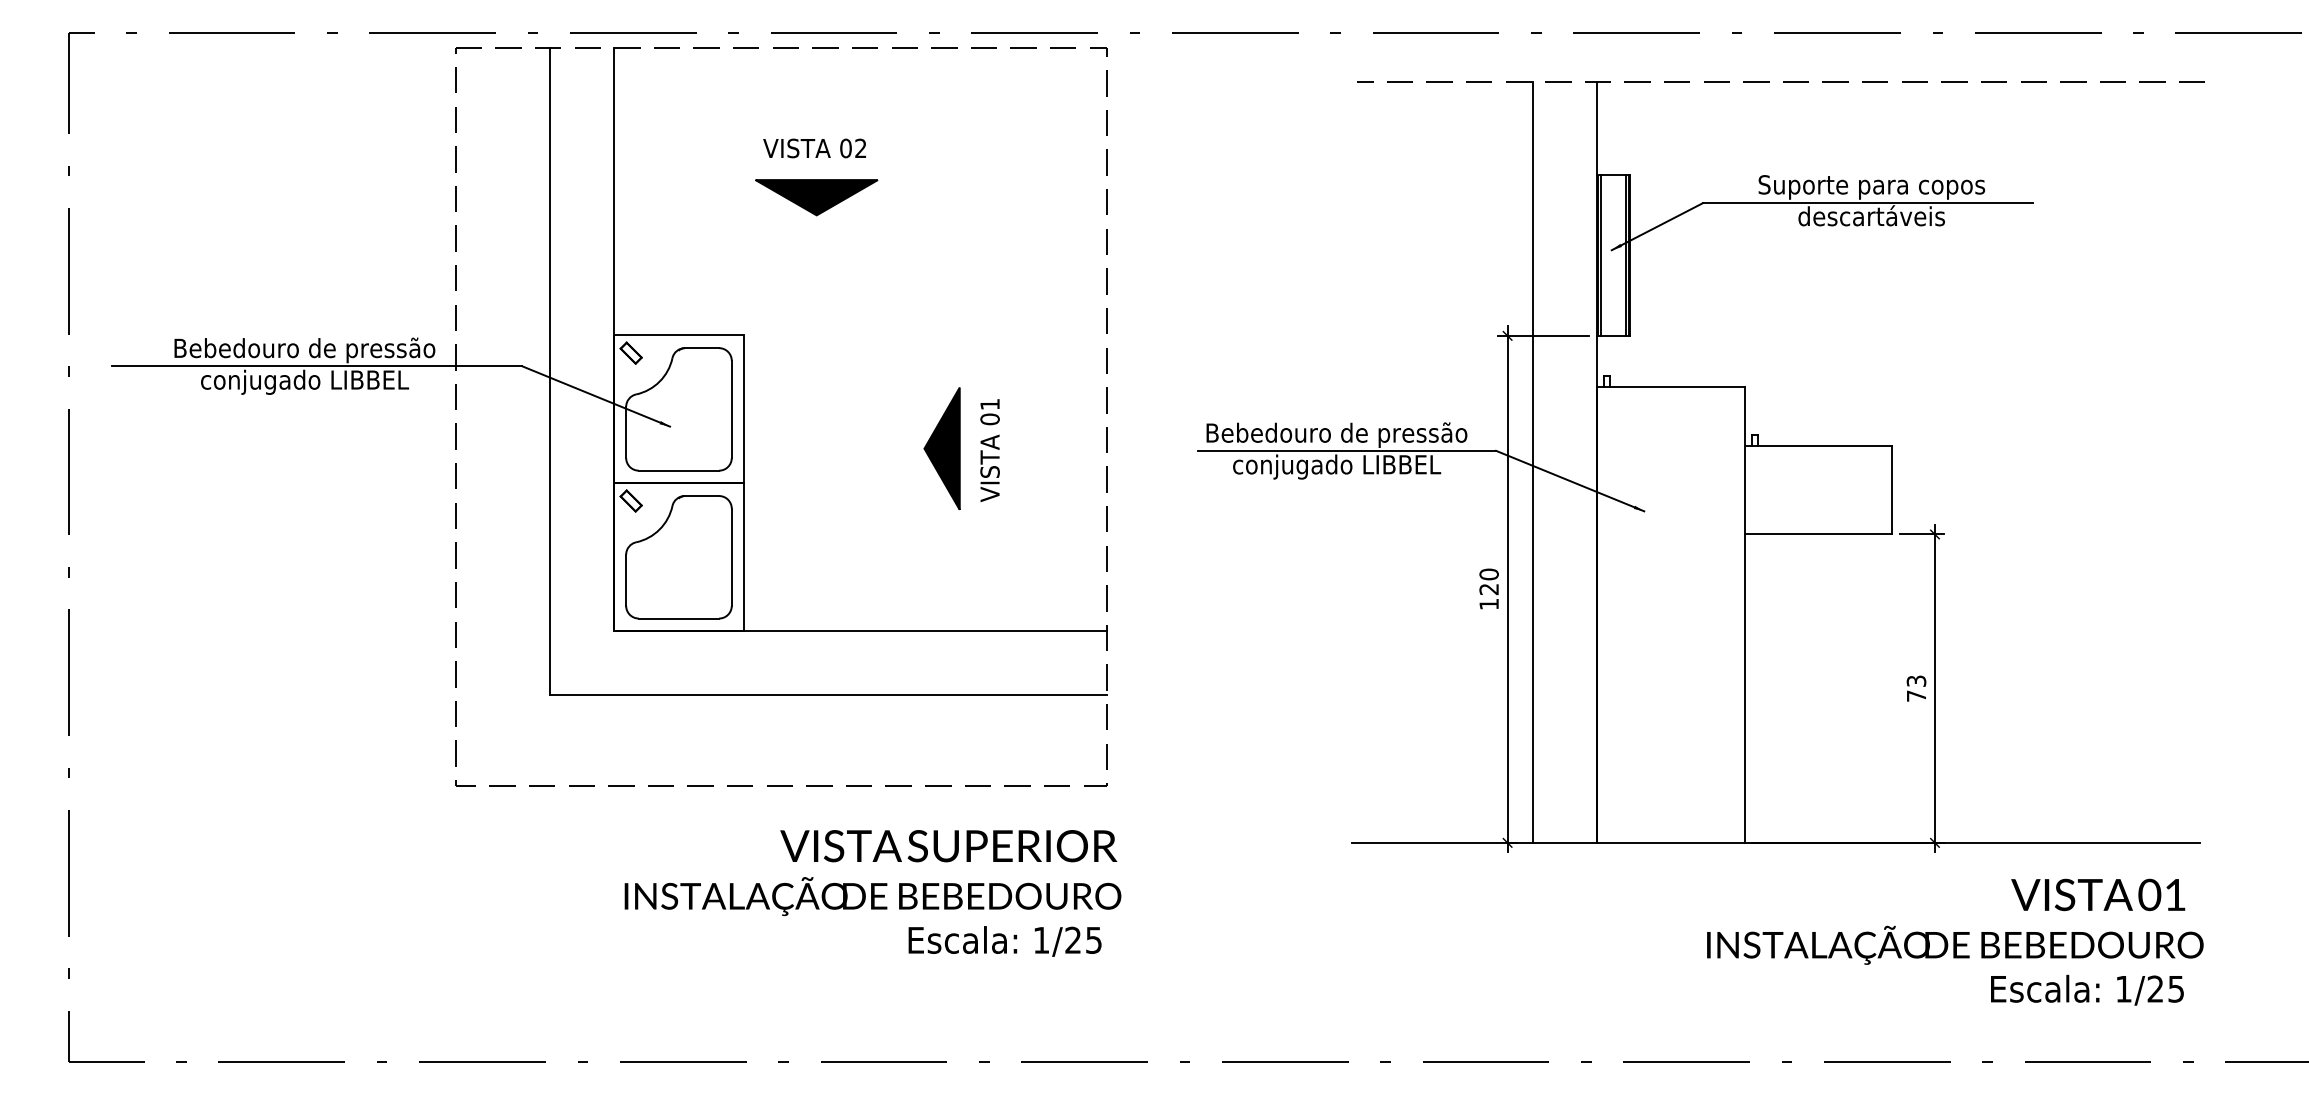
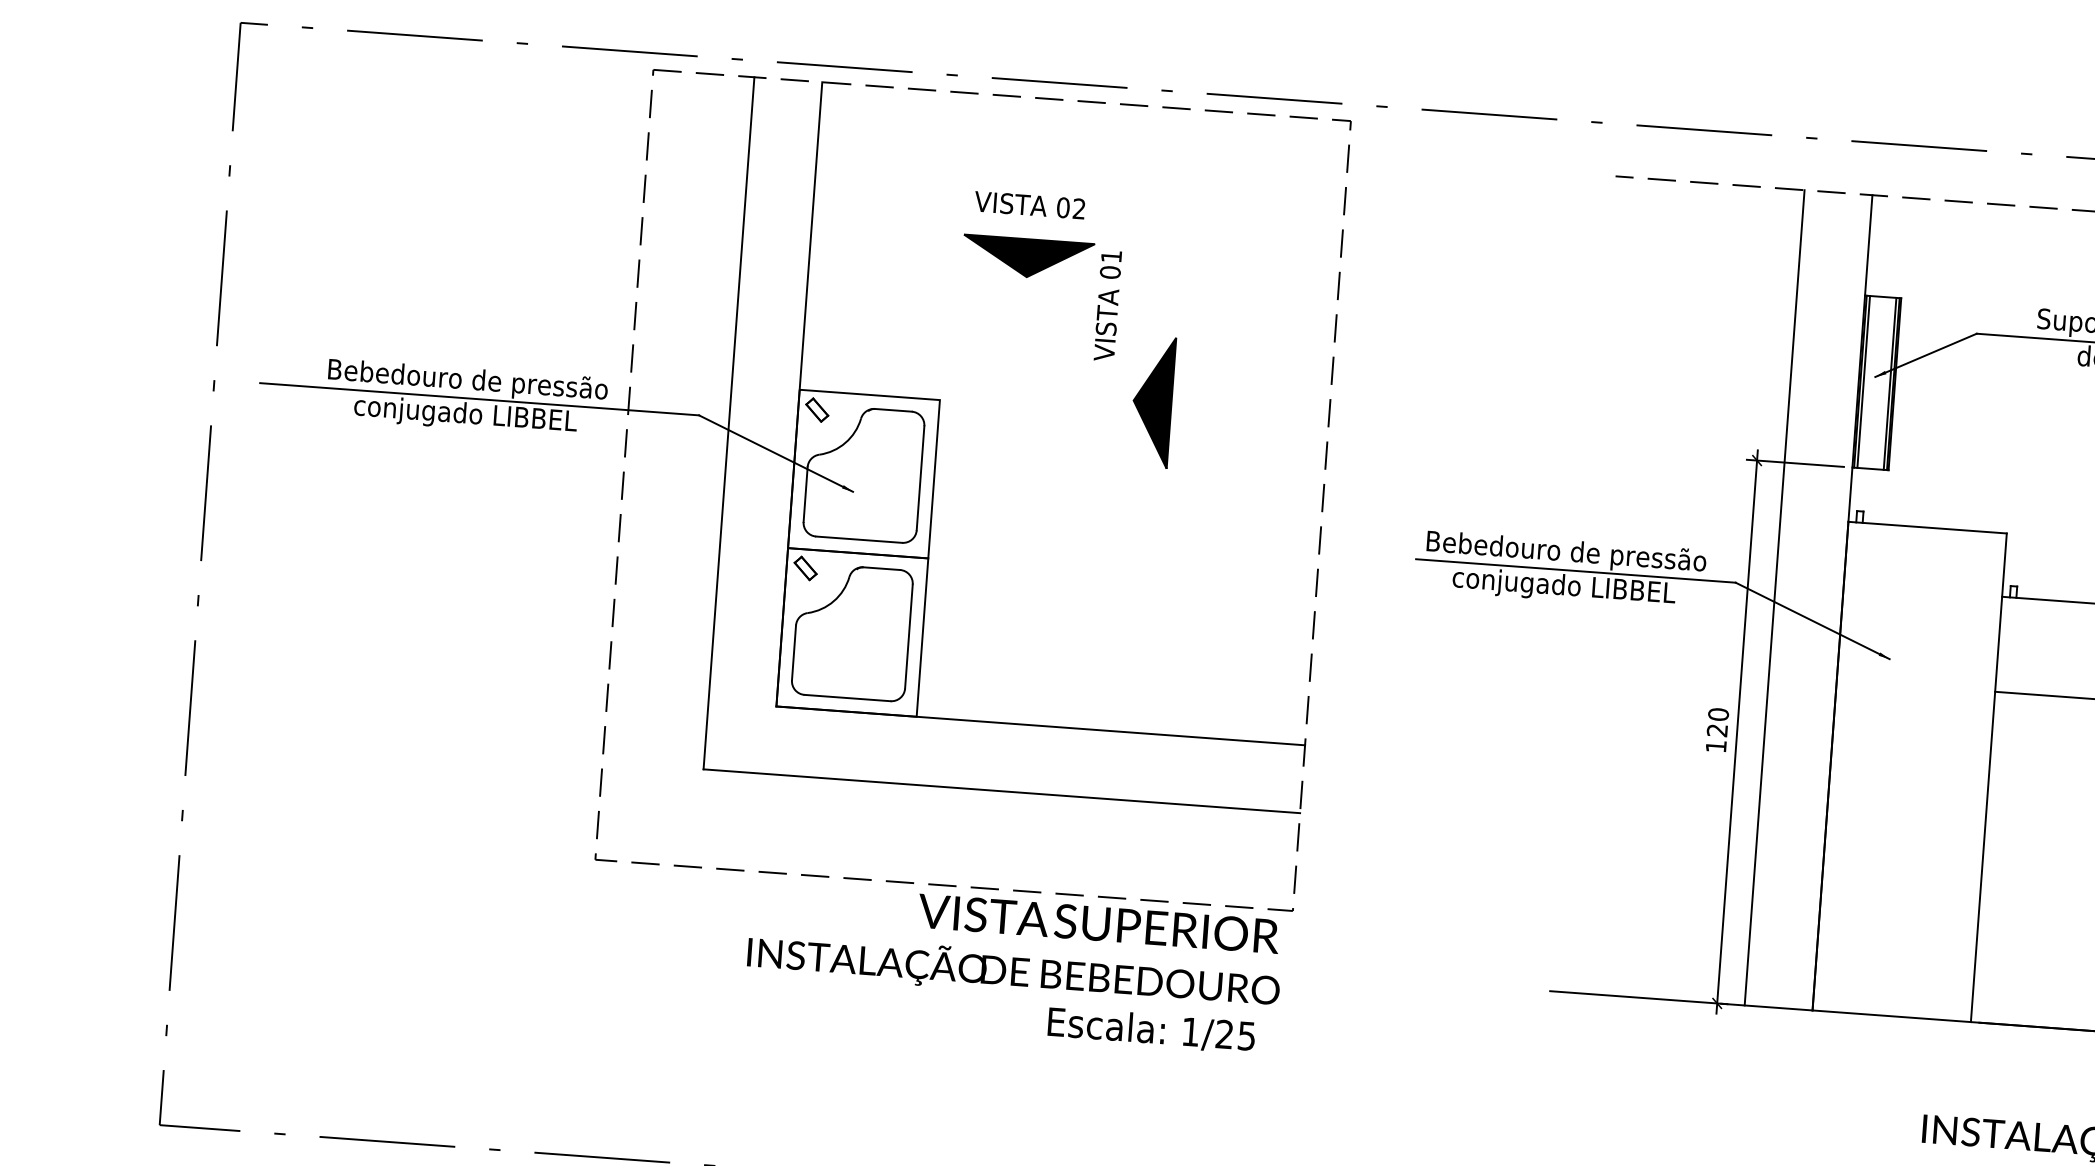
part: (941, 448) -> (1151, 401), moved
text: (989, 450) -> (1107, 305), moved
text: (872, 893) -> (1013, 968), moved

